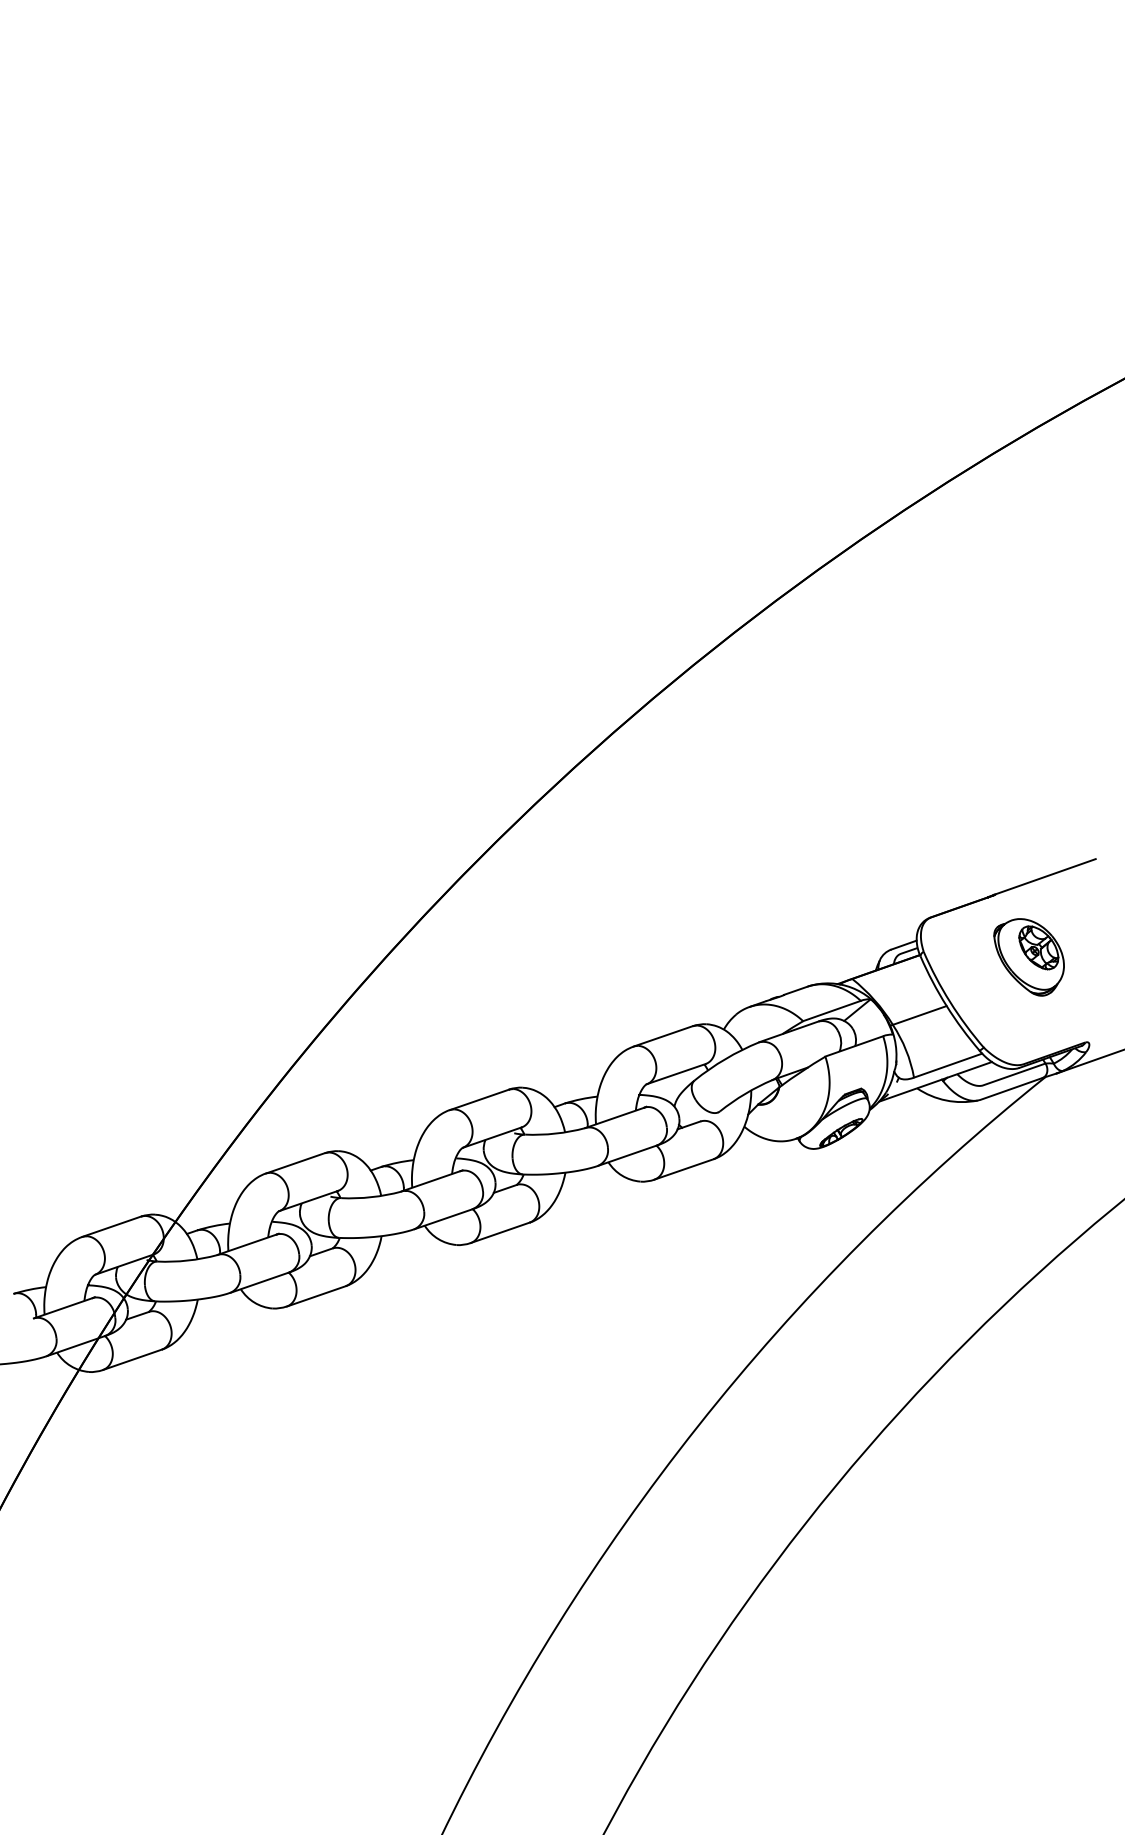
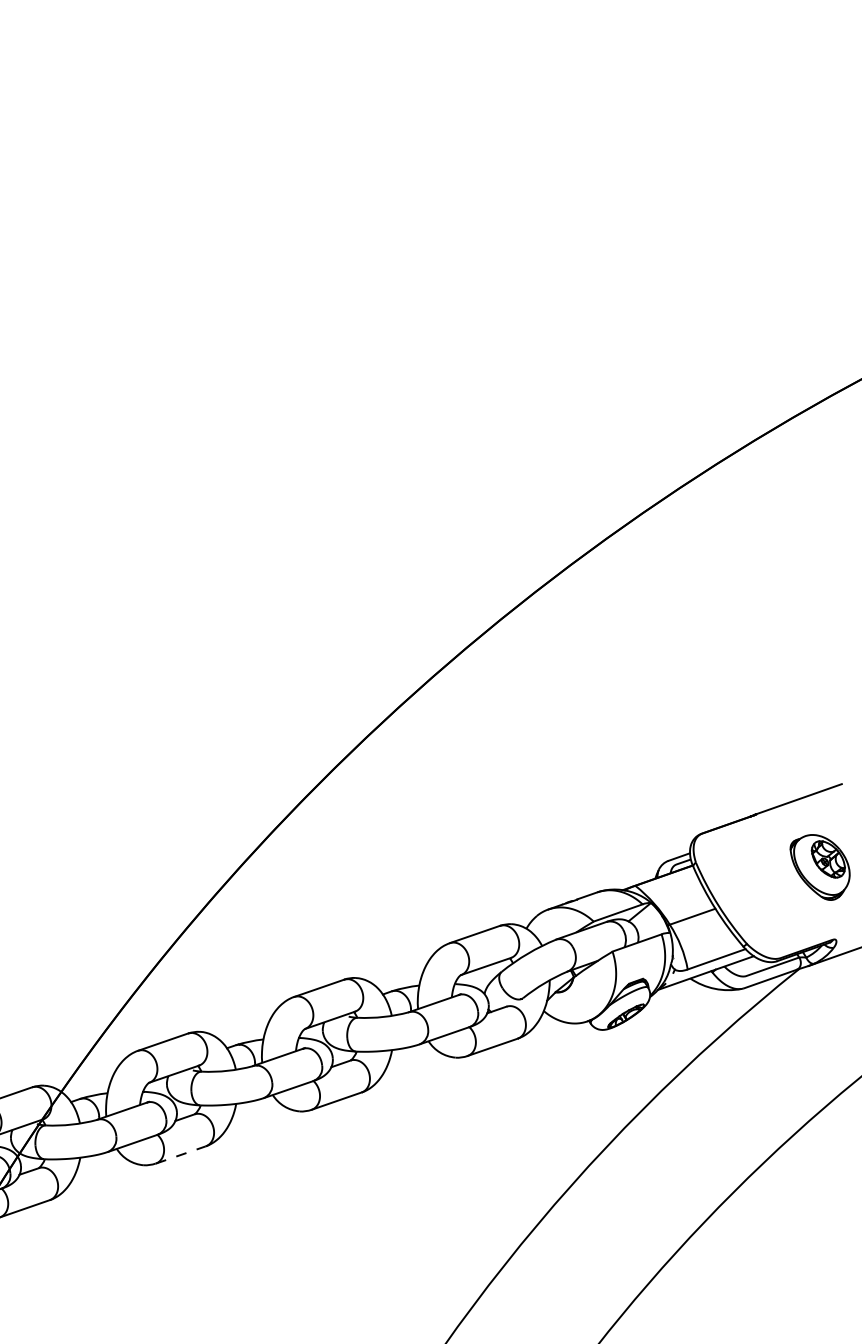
part: (1028, 957) -> (819, 867), moved
line: (316, 1296) -> (180, 1155), solid -> dashed

